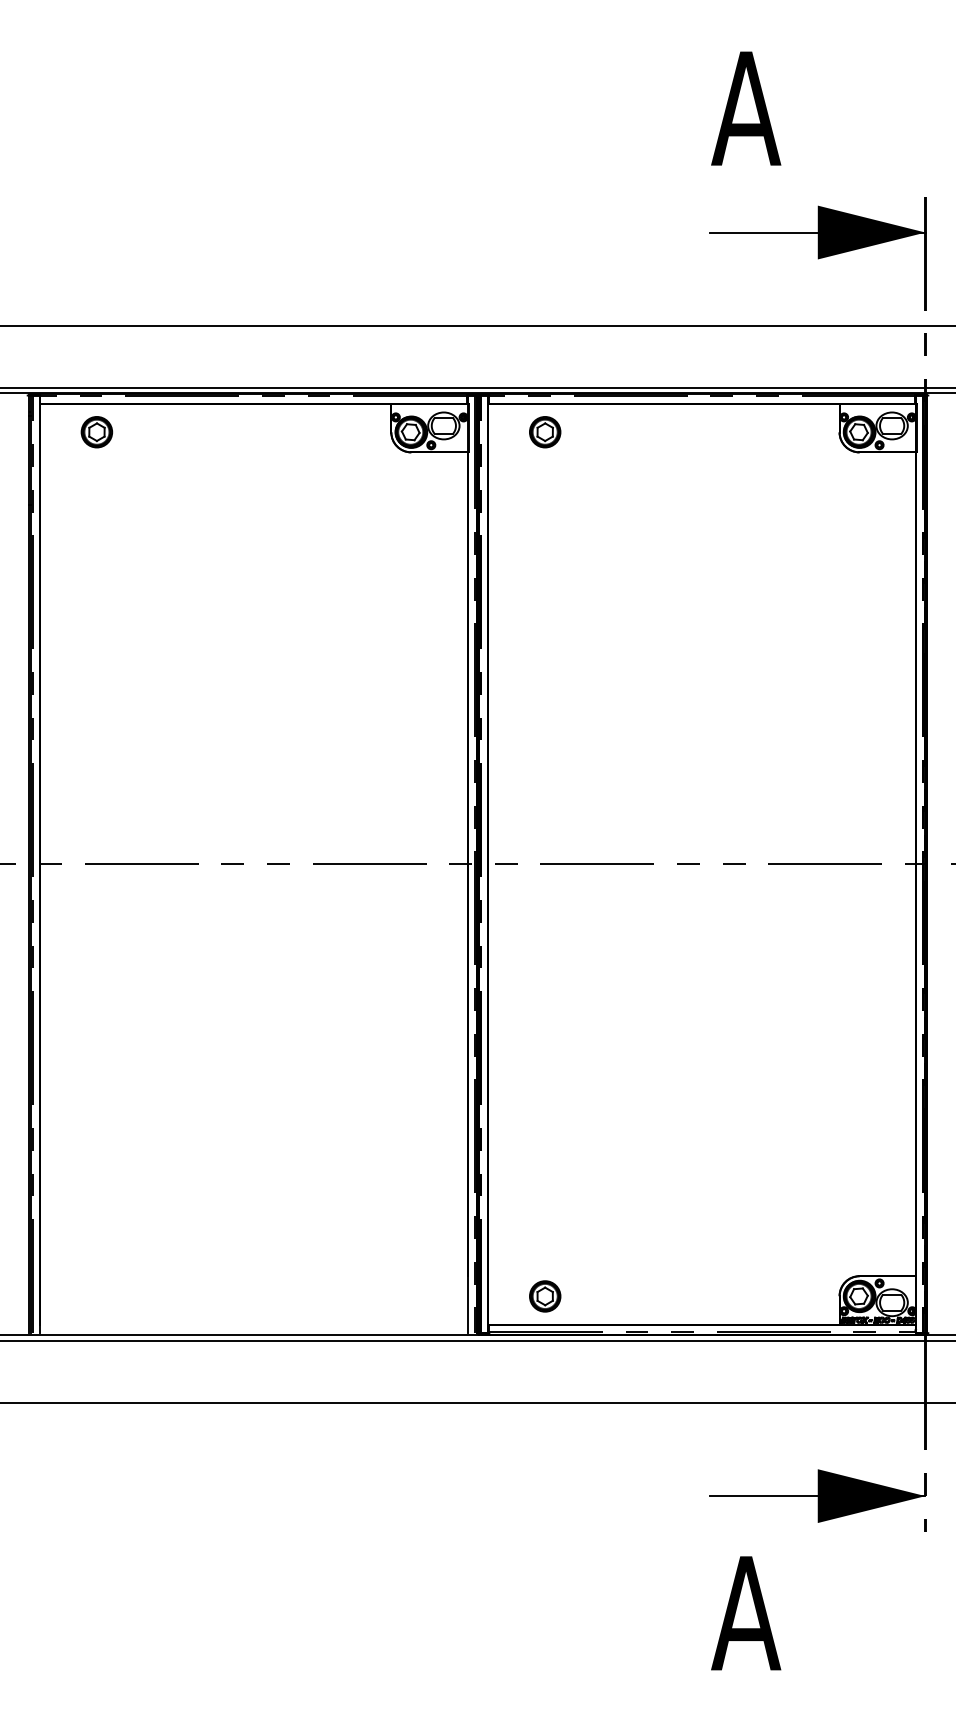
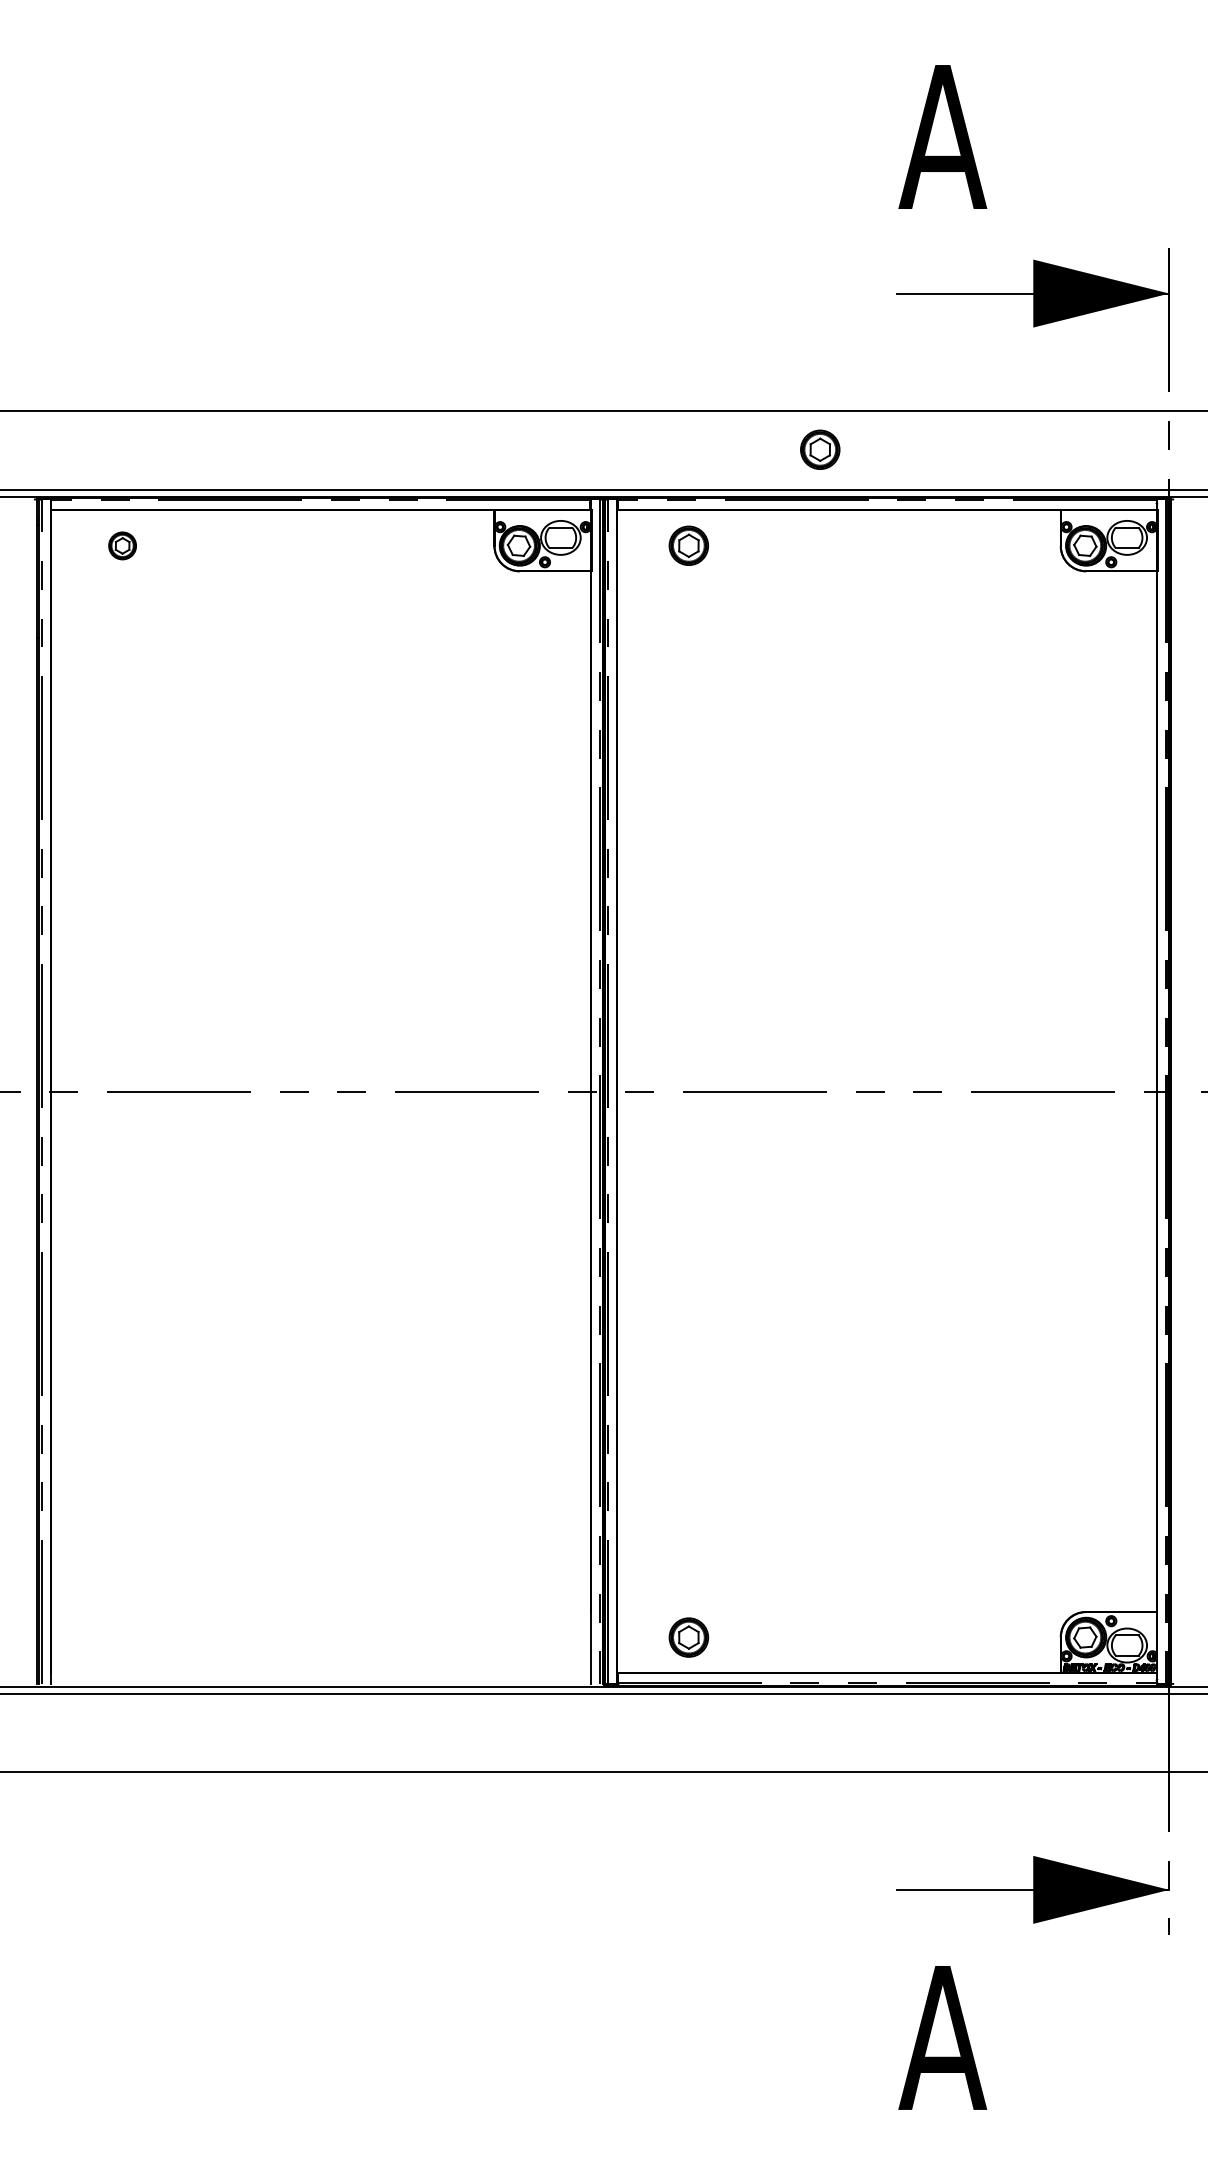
part: (649, 356) -> (820, 450), added
part: (96, 432) -> (122, 546), size x0.7

